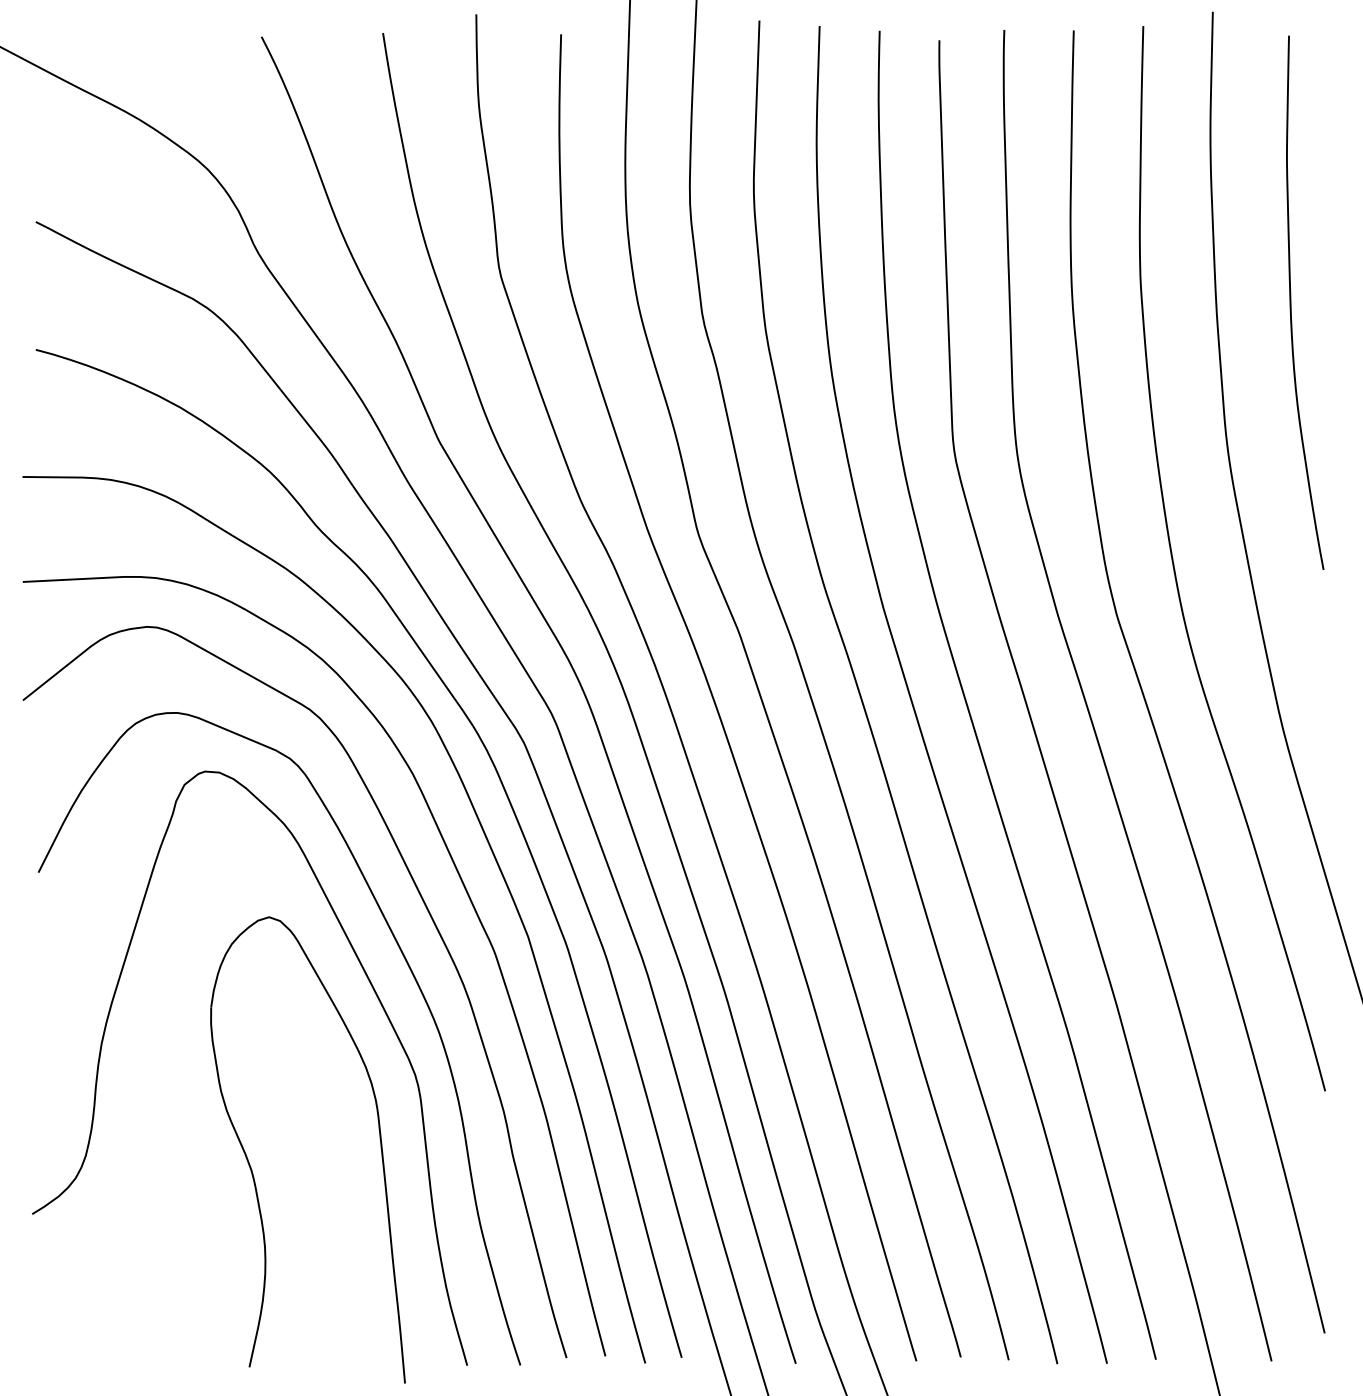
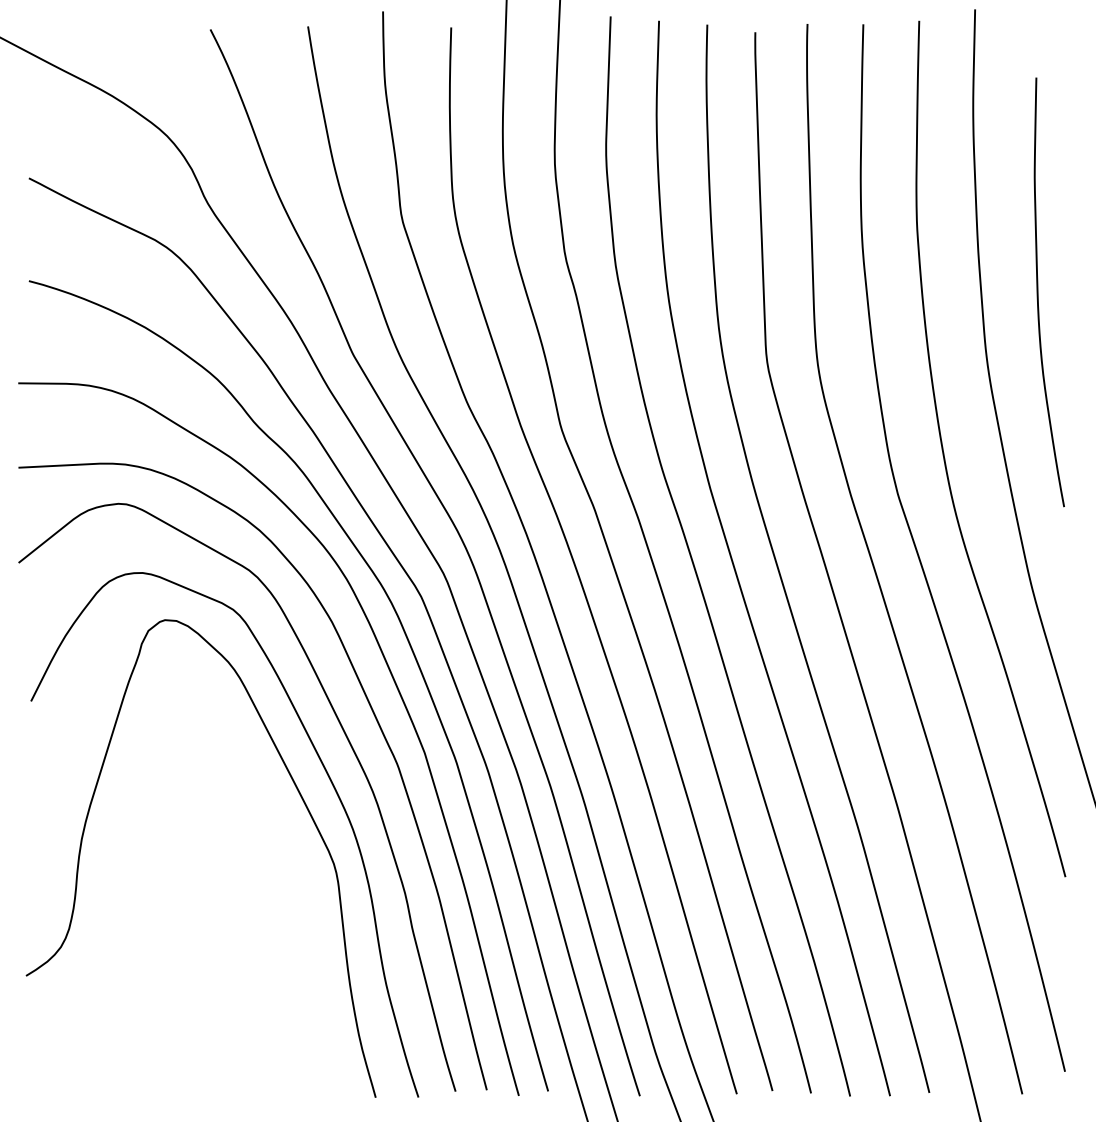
curve: (1291, 302) -> (1038, 292), moved
part: (252, 1169) -> (203, 940), removed

